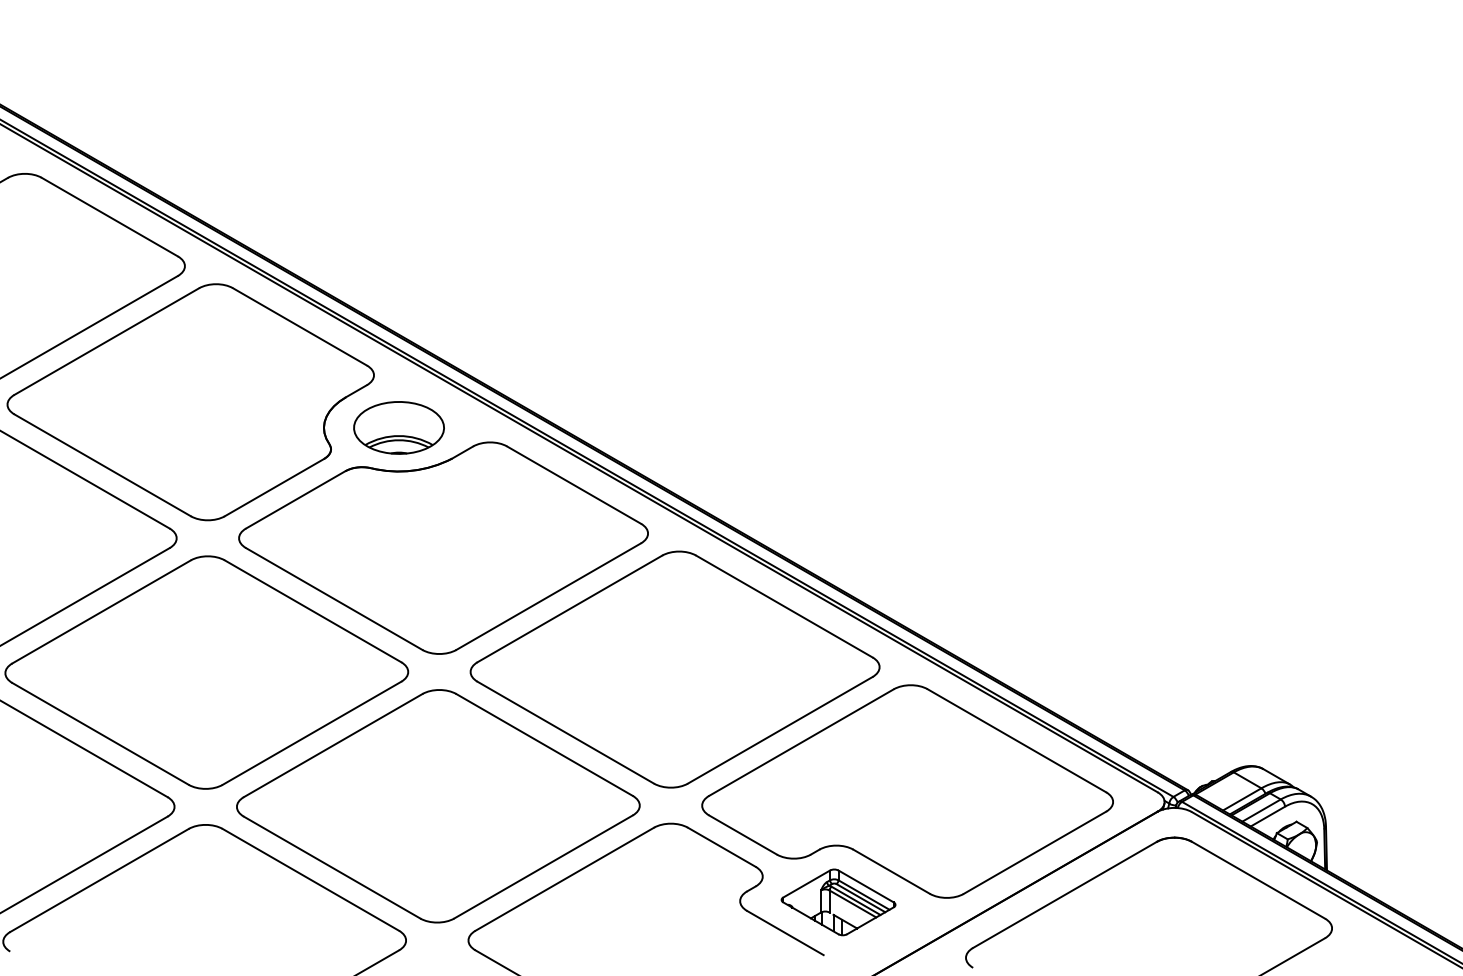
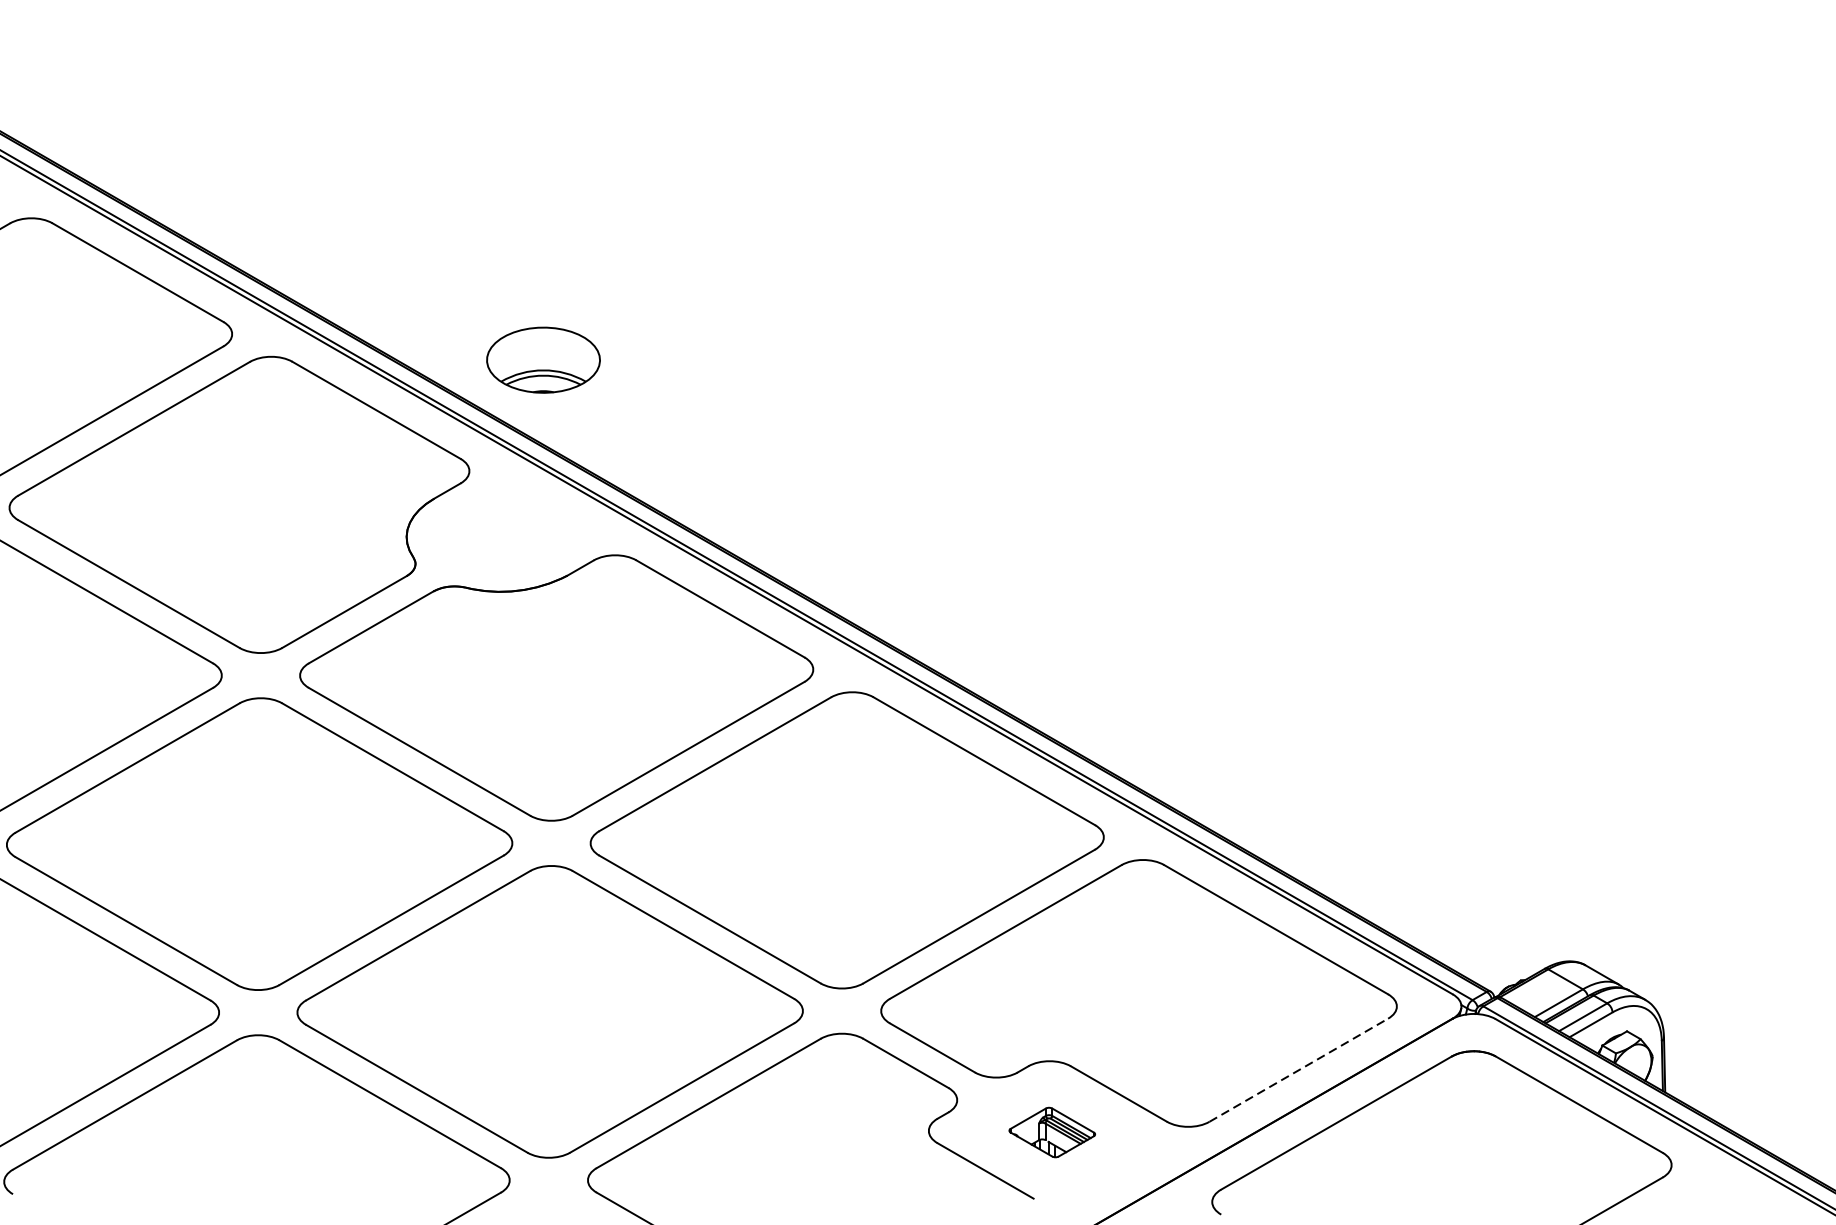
part: (398, 427) -> (542, 359), moved
line: (1035, 852) -> (1299, 1069), solid -> dashed
part: (838, 902) -> (1052, 1132), size x0.6

